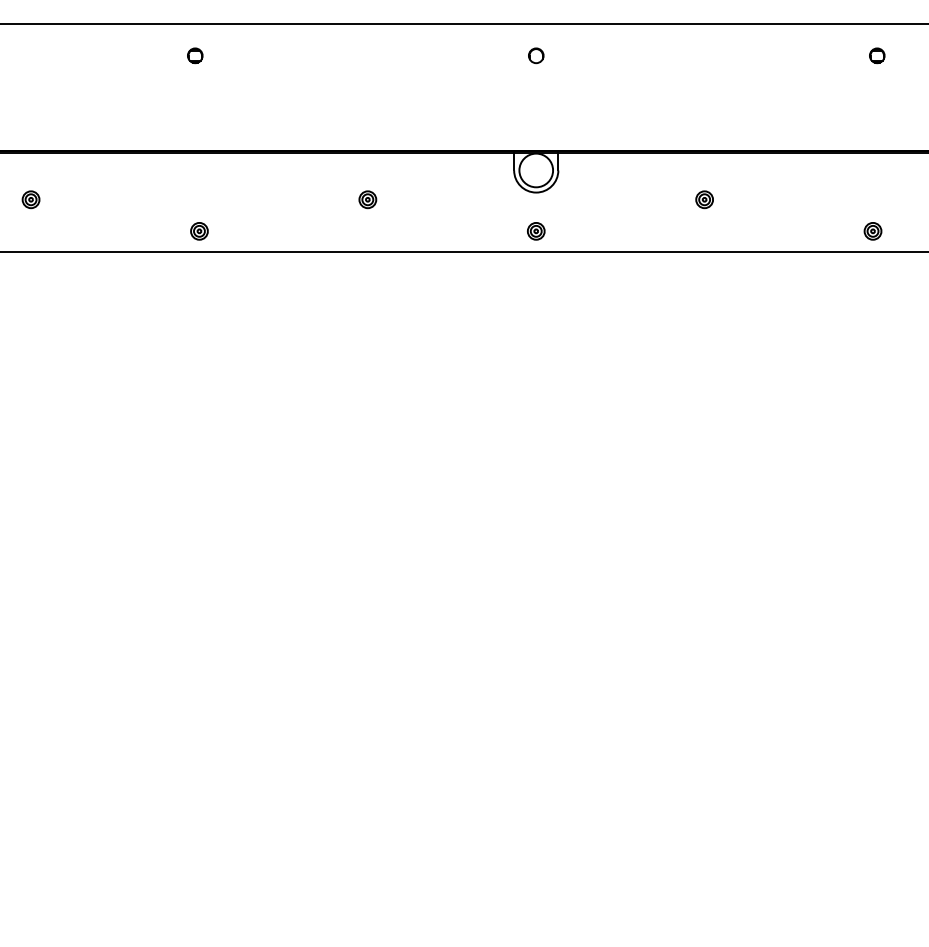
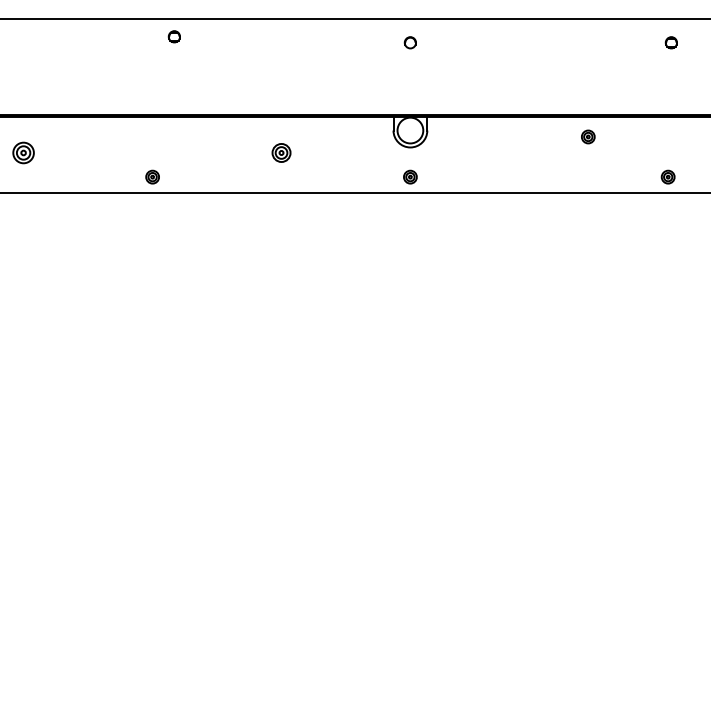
circle: (194, 55) -> (173, 36), moved
part: (30, 199) -> (23, 152), size x1.6
part: (367, 199) -> (281, 152), size x1.4
part: (704, 199) -> (588, 136), moved

